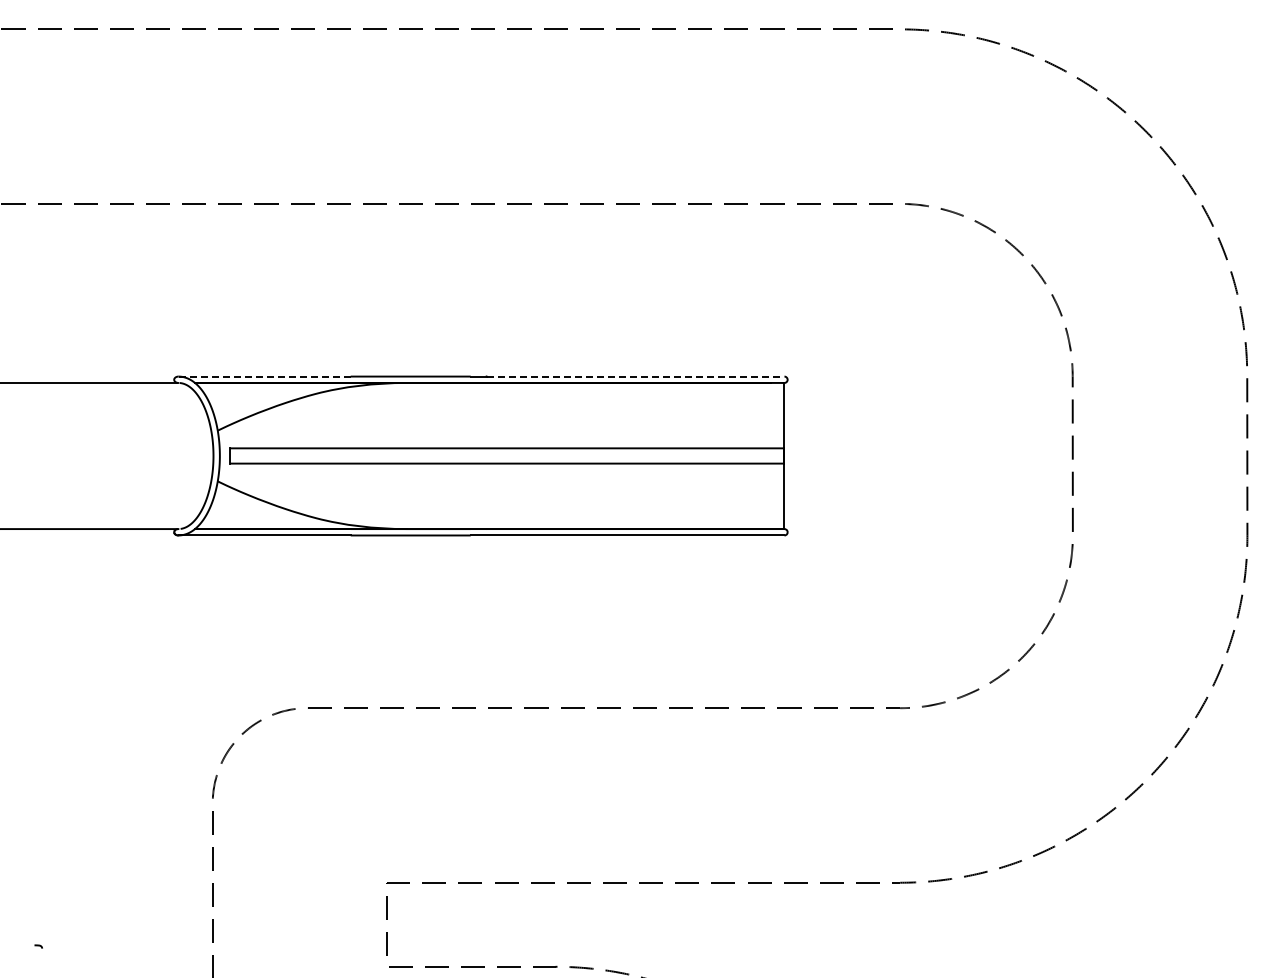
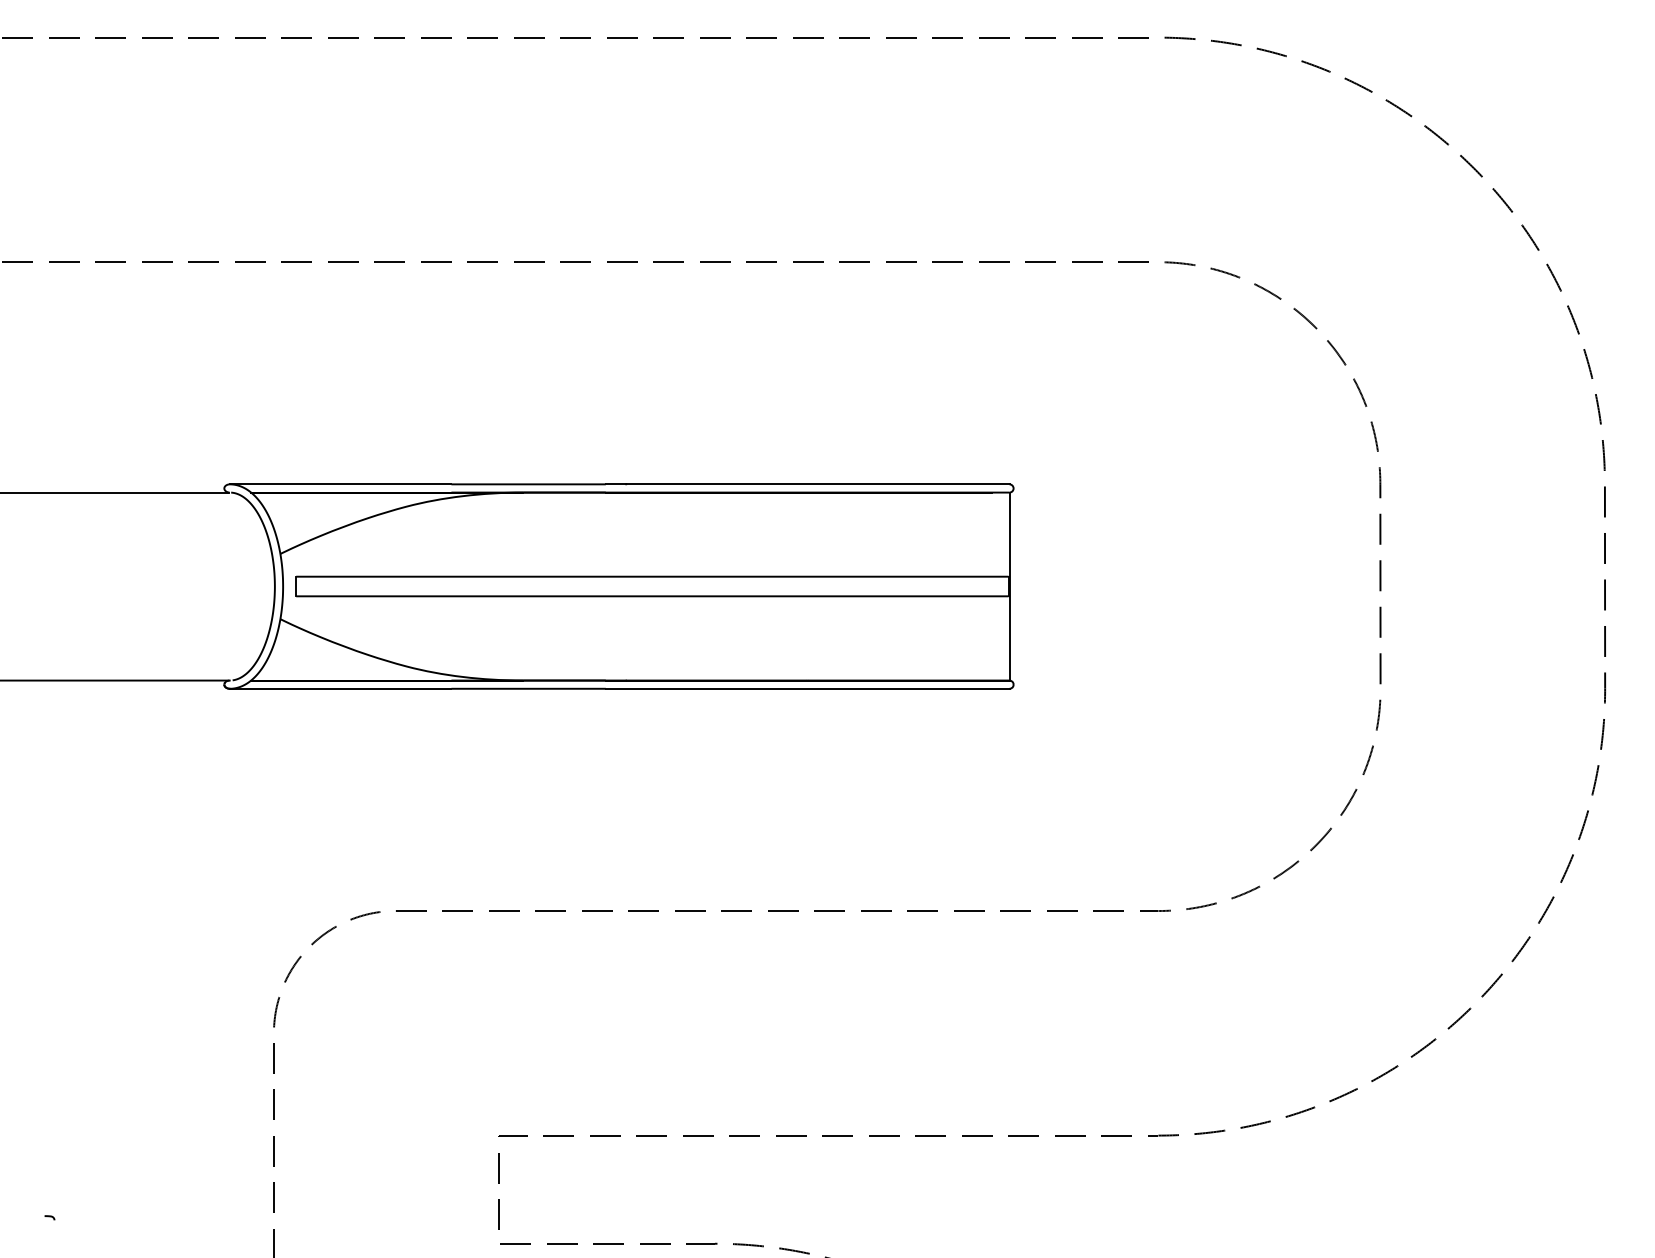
line: (264, 376) -> (340, 484), dashed -> solid
line: (635, 376) -> (817, 484), dashed -> solid

